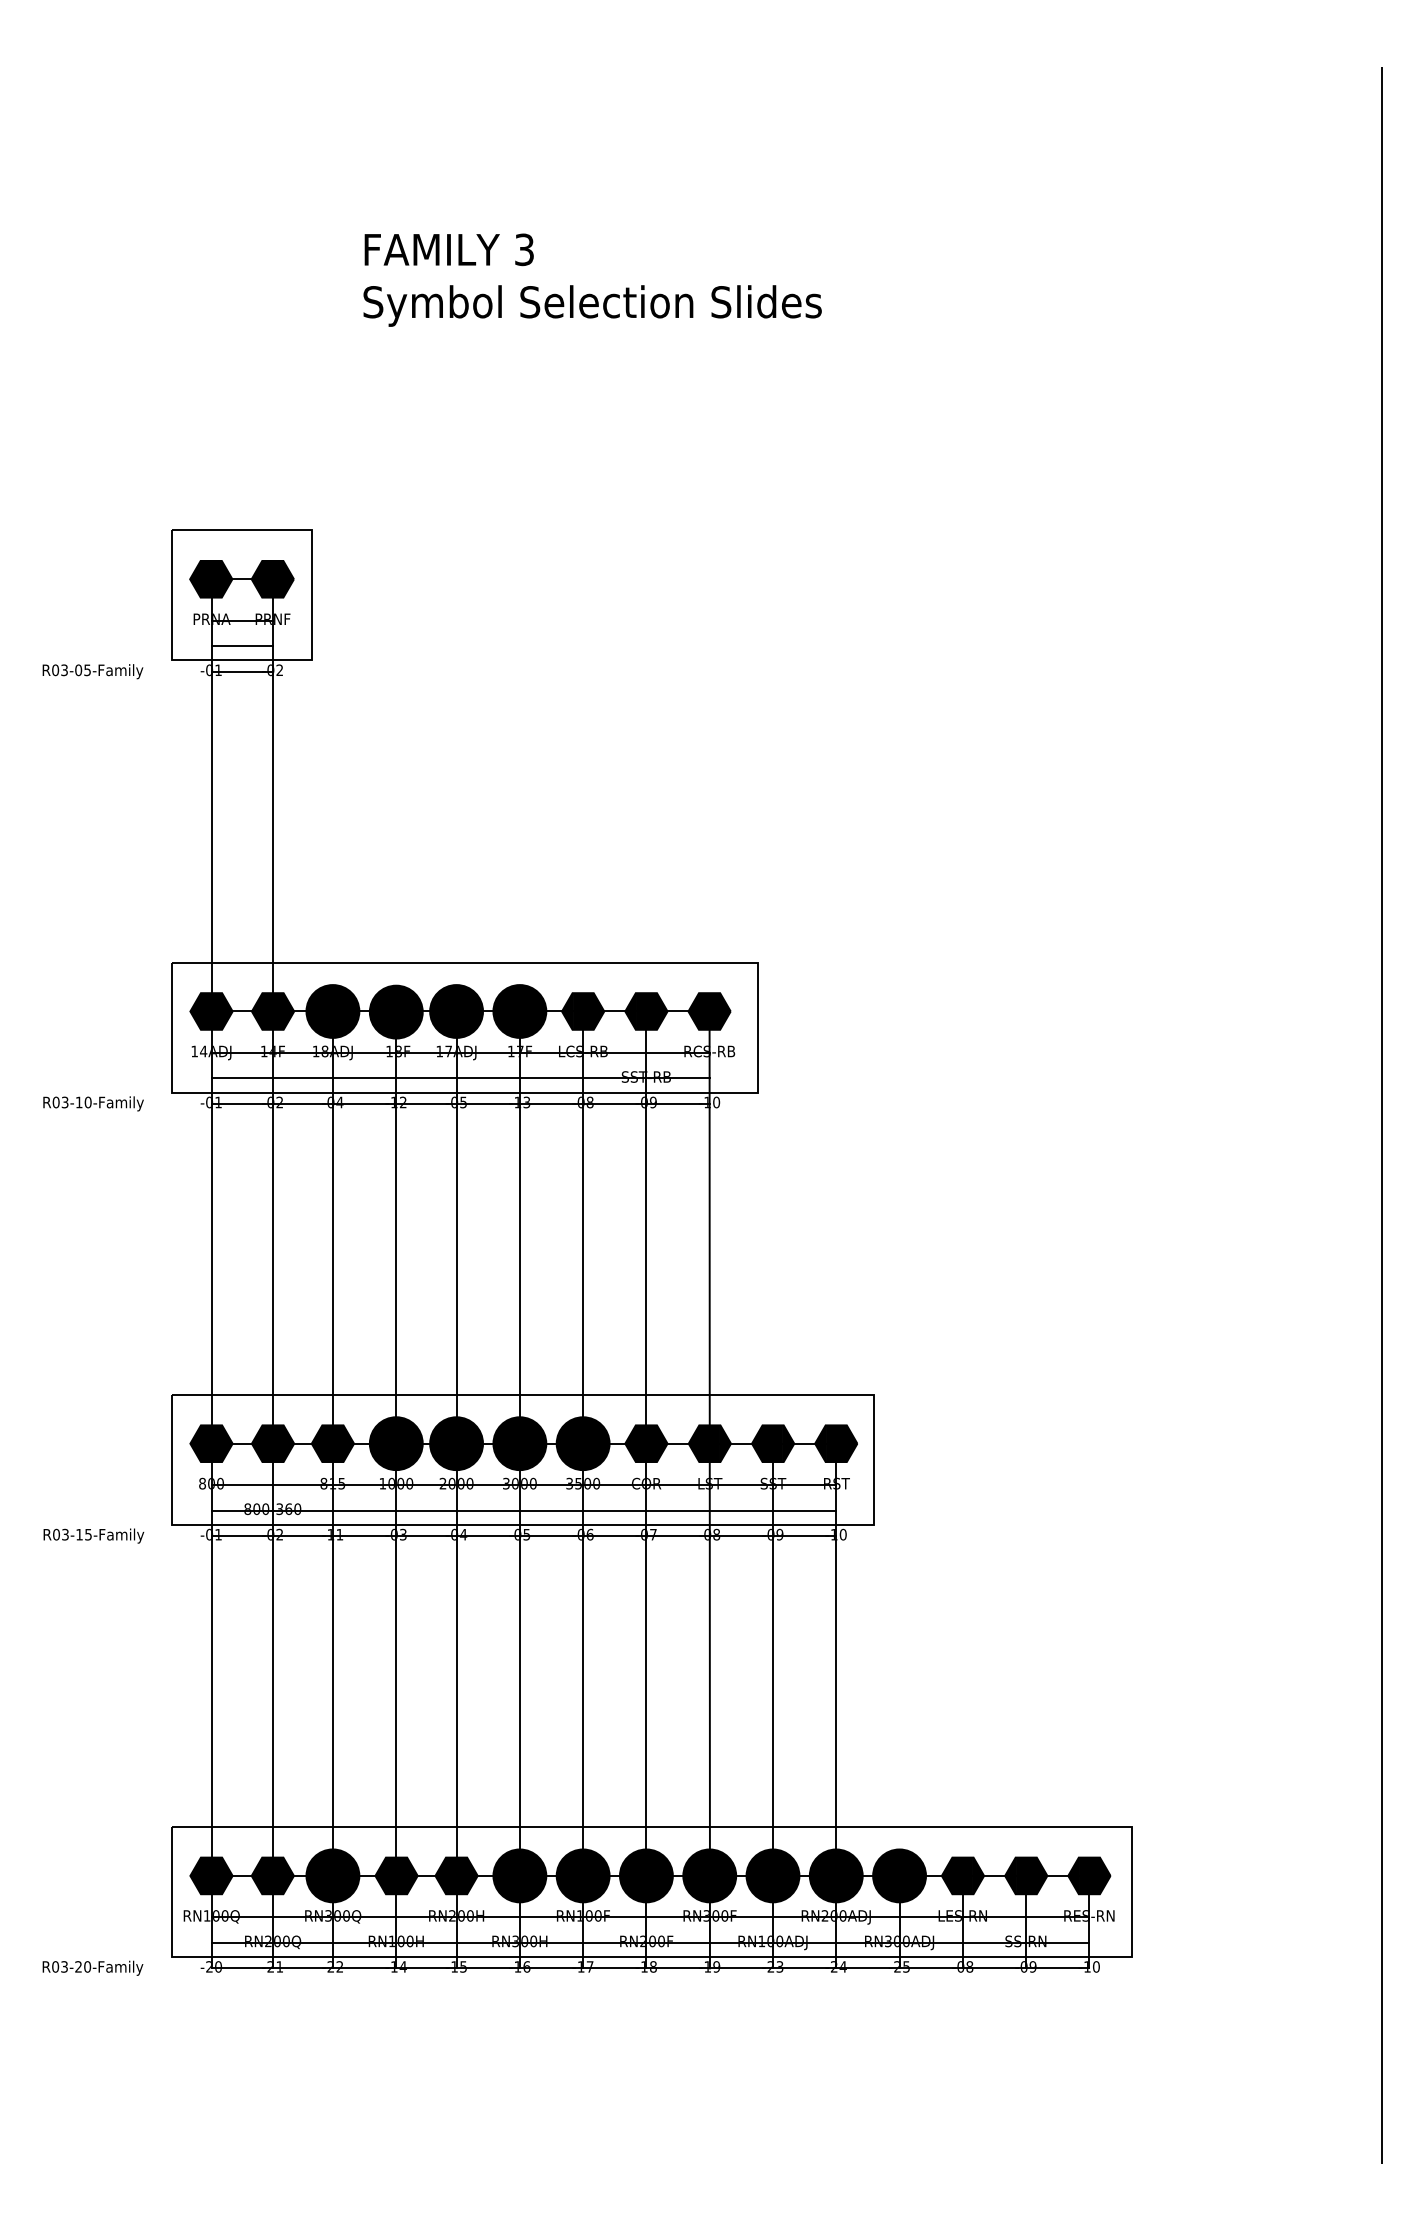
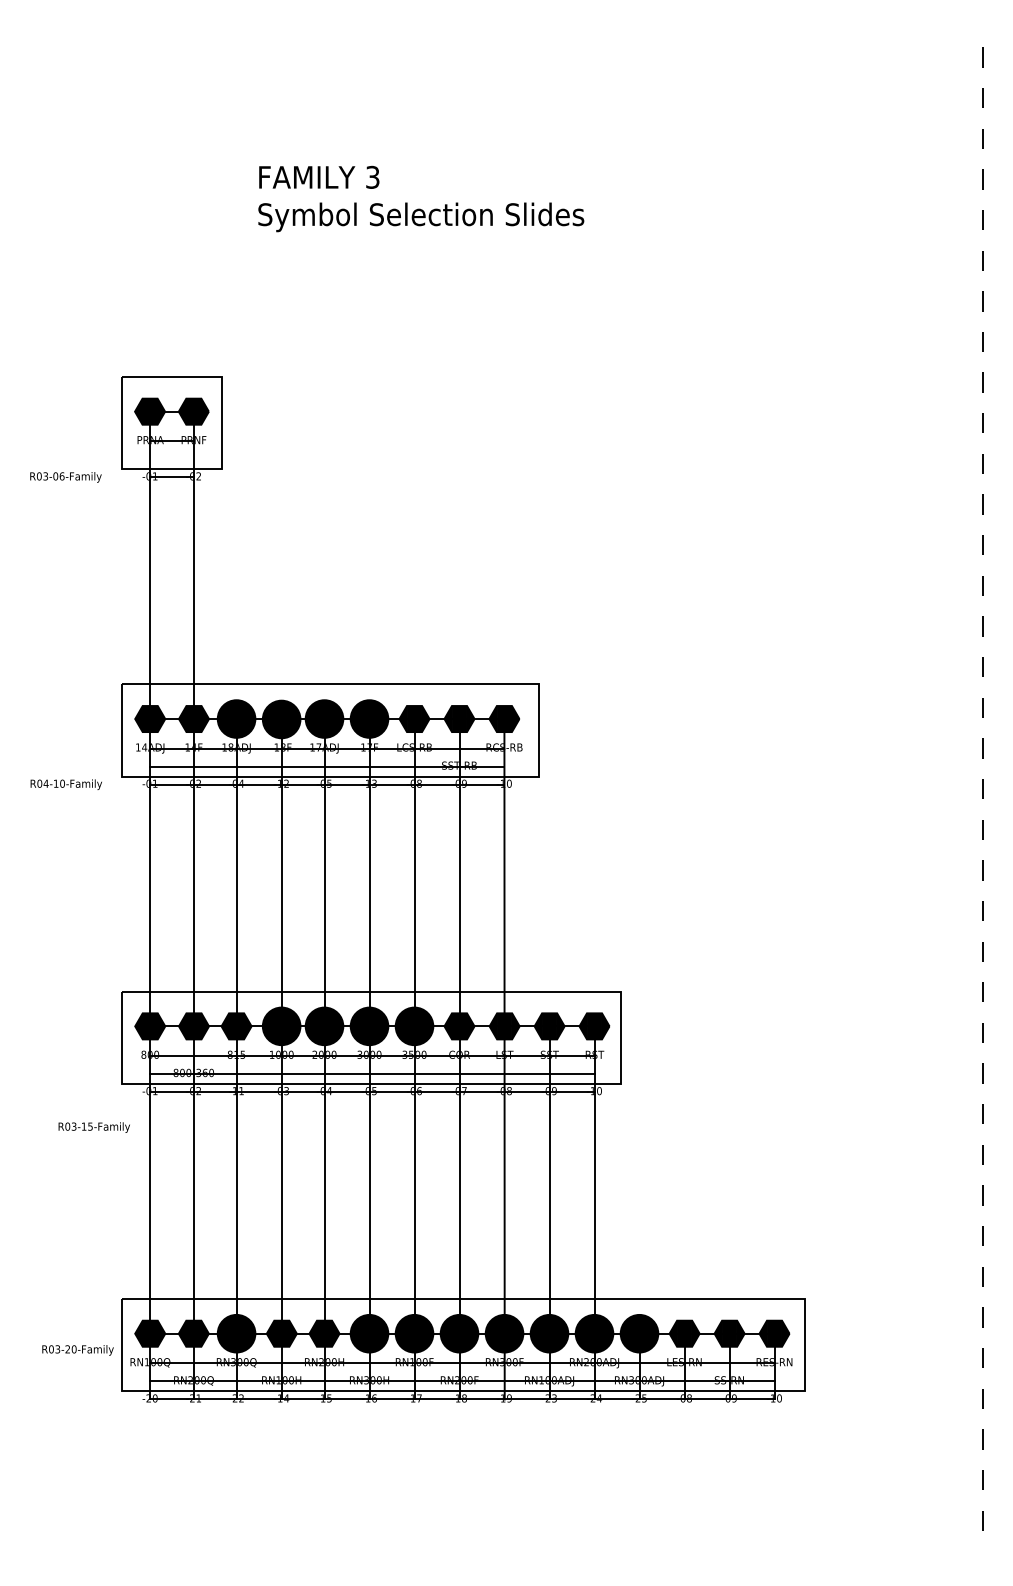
line: (241, 646) -> (171, 459), removed
text: (87, 670) -> (62, 476), R03-05-Family -> R03-06-Family
text: (64, 1102) -> (45, 783), R03-10-Family -> R04-10-Family
line: (1382, 1115) -> (982, 793), solid -> dashed
text: (93, 1535) -> (94, 1127), moved
text: (92, 1967) -> (77, 1349), moved

